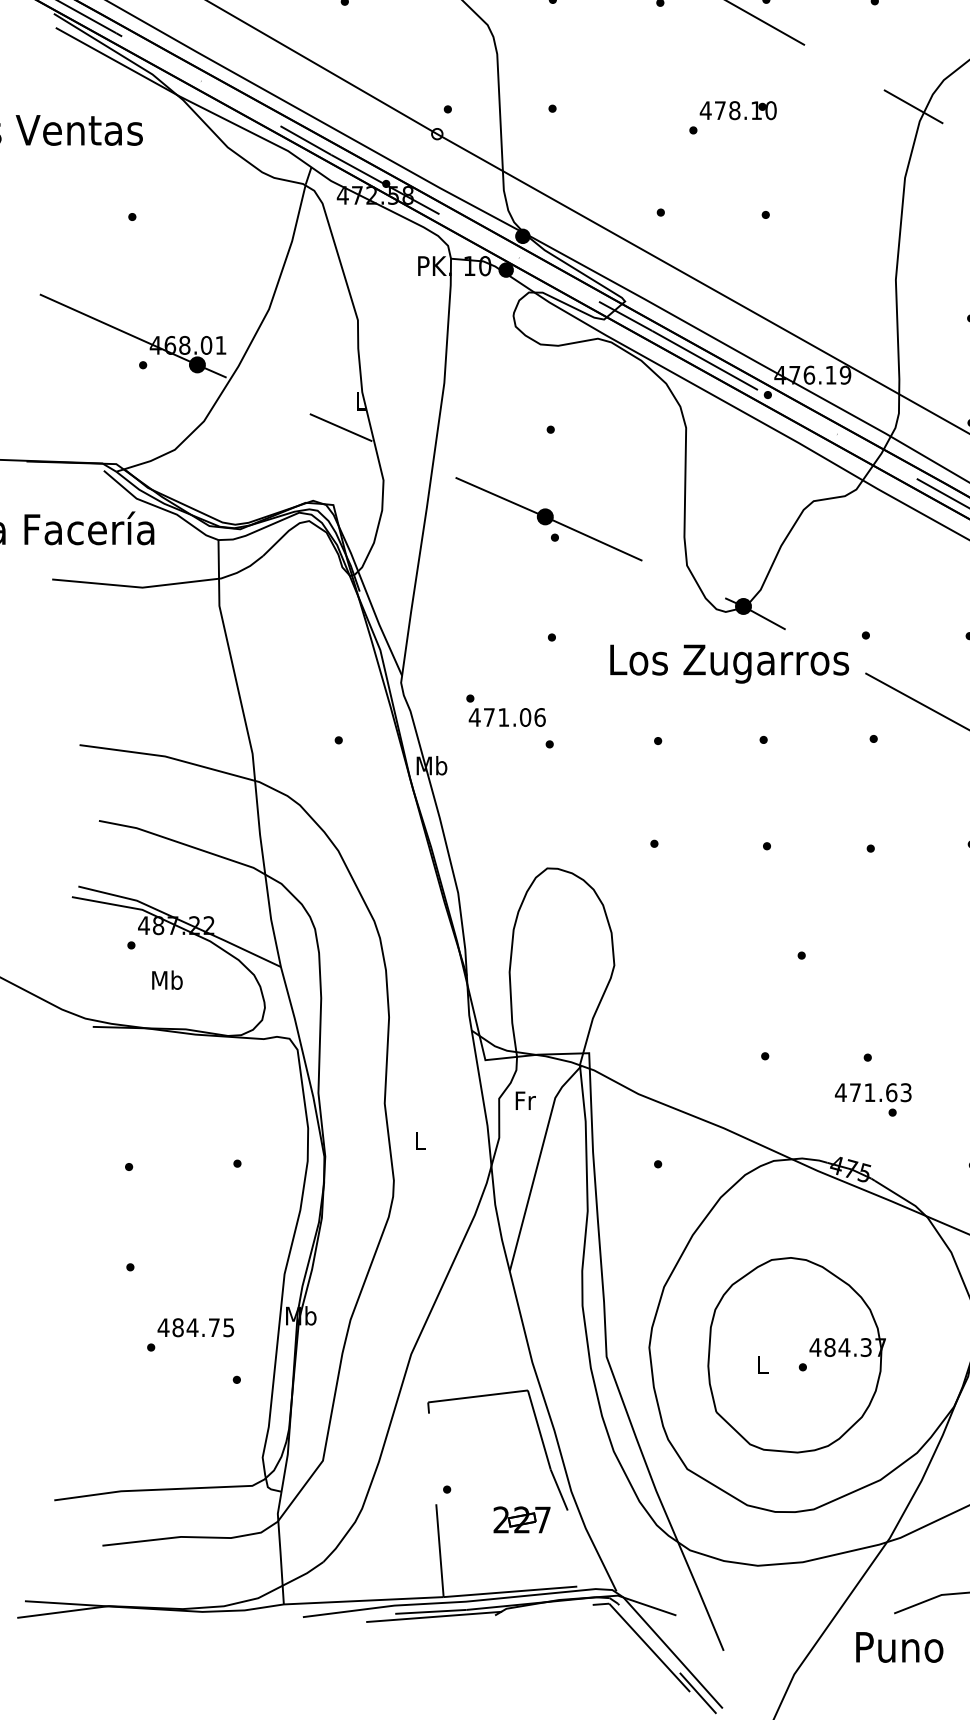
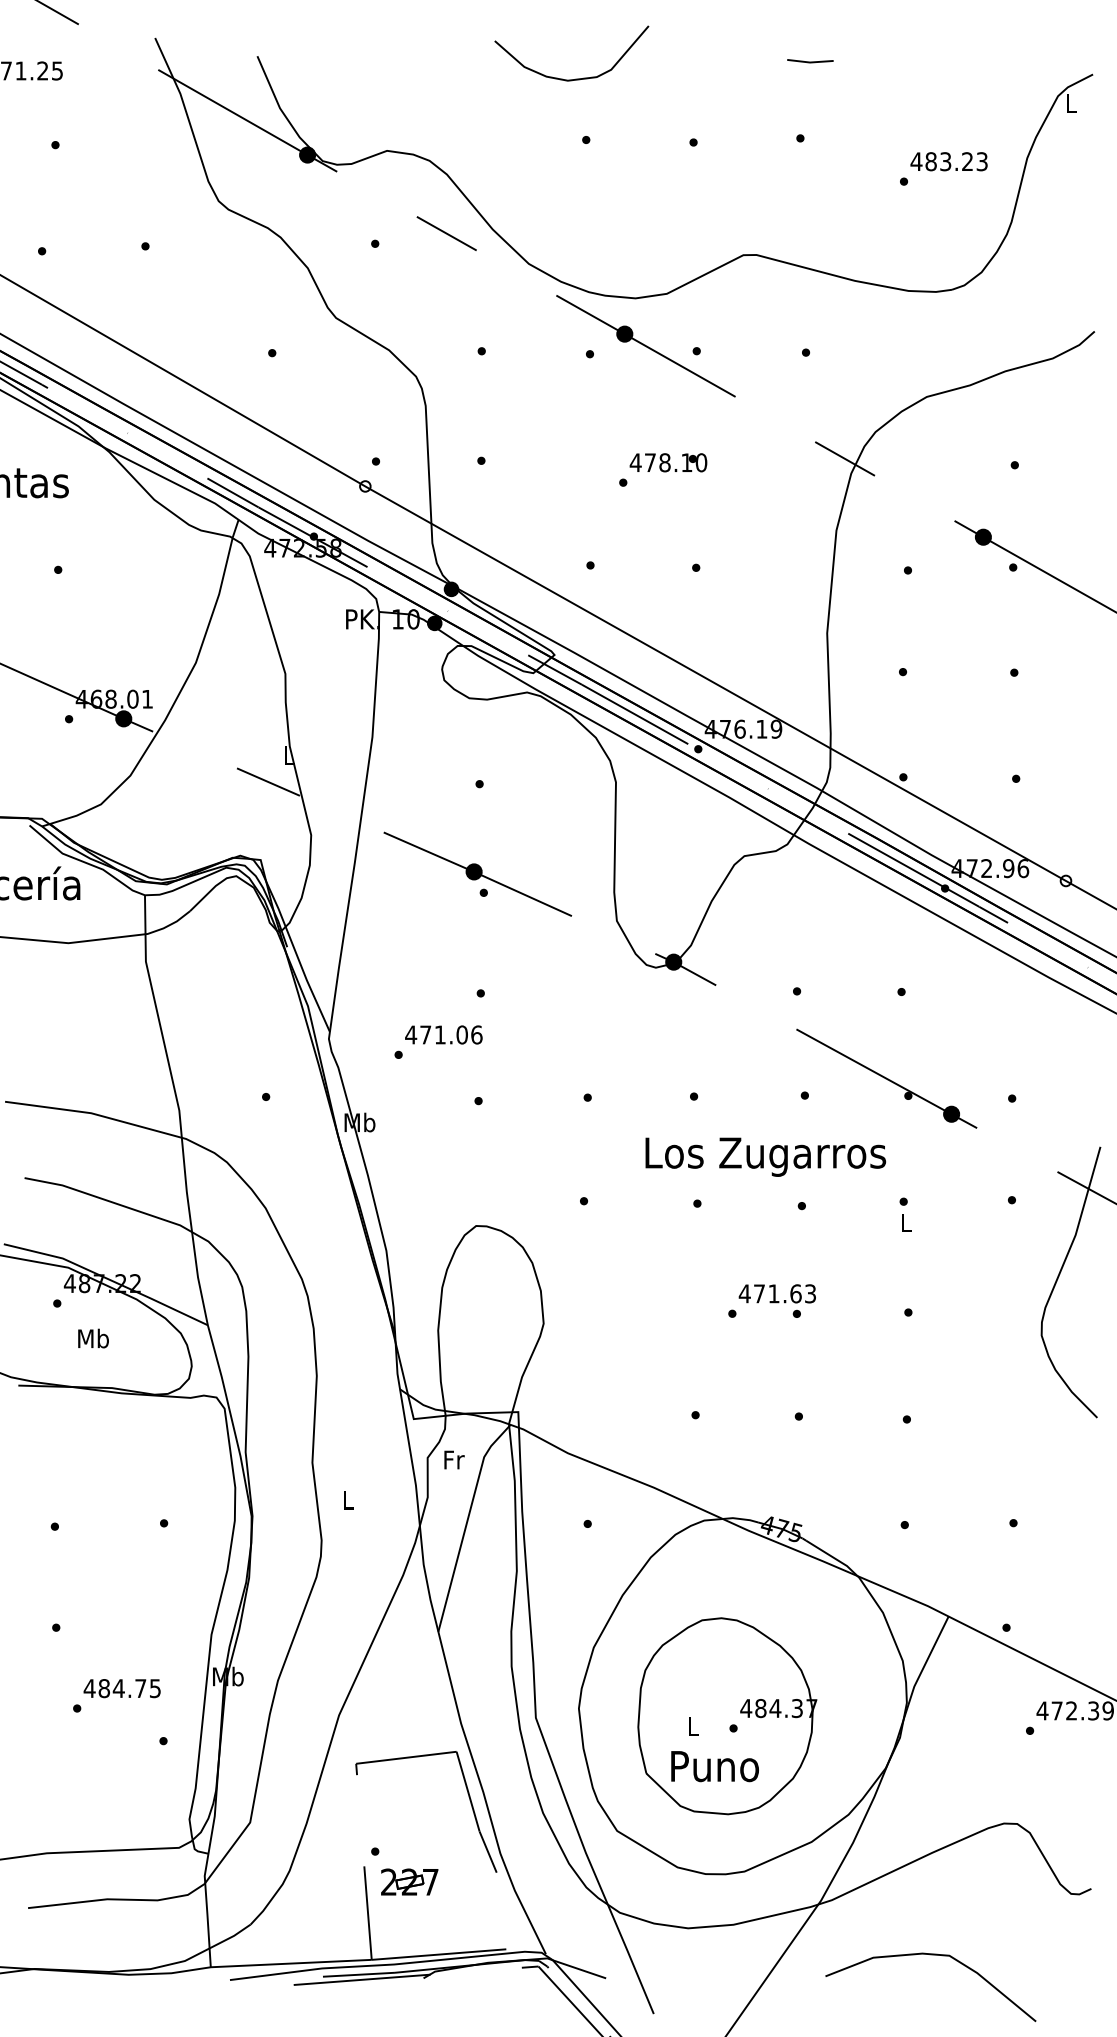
text: (729, 663) -> (765, 1156), moved
text: (506, 717) -> (443, 1034), moved
text: (872, 1099) -> (776, 1300), moved
part: (521, 1519) -> (409, 1881), moved
text: (899, 1647) -> (714, 1766), moved

